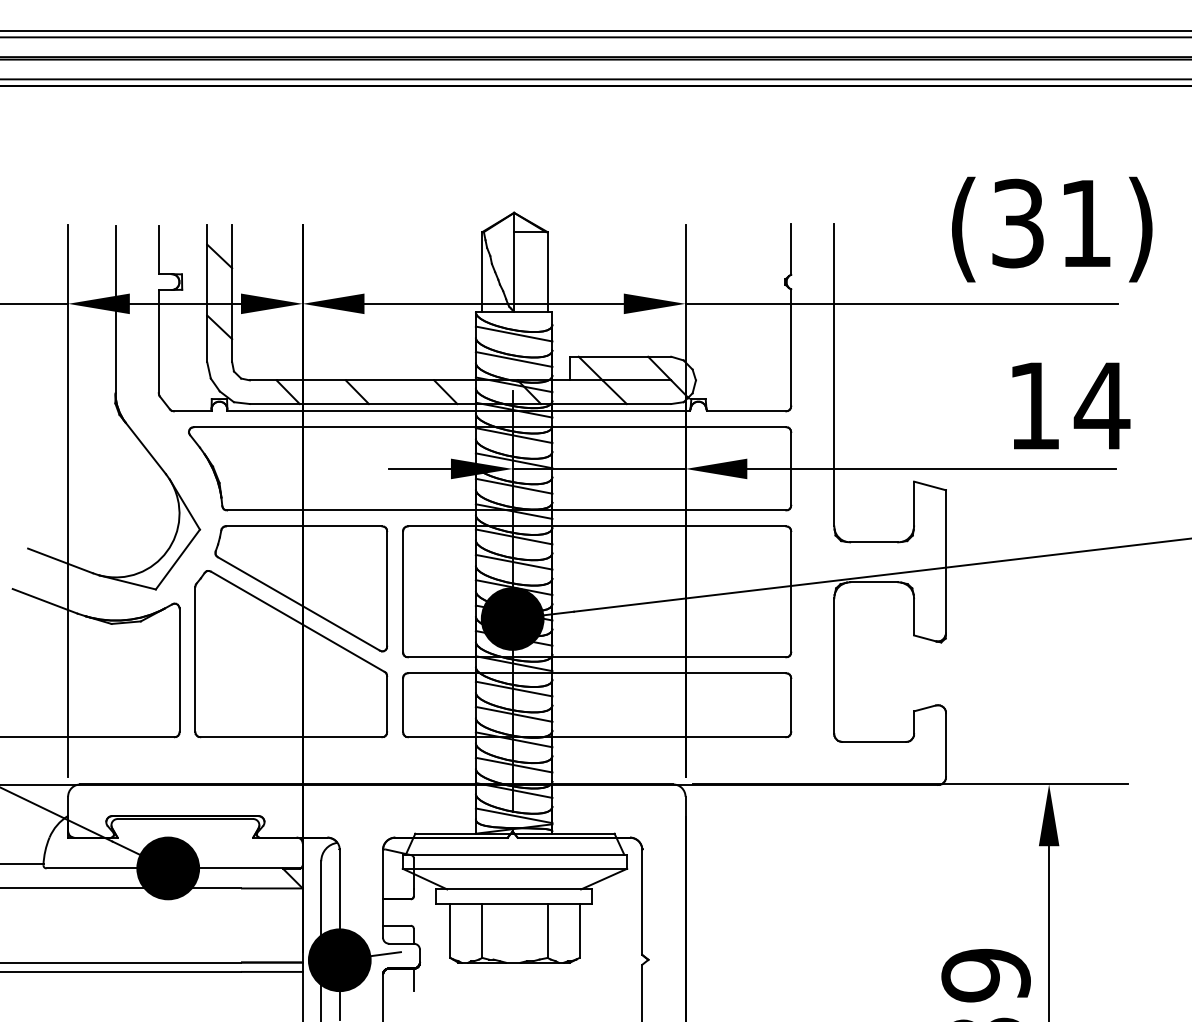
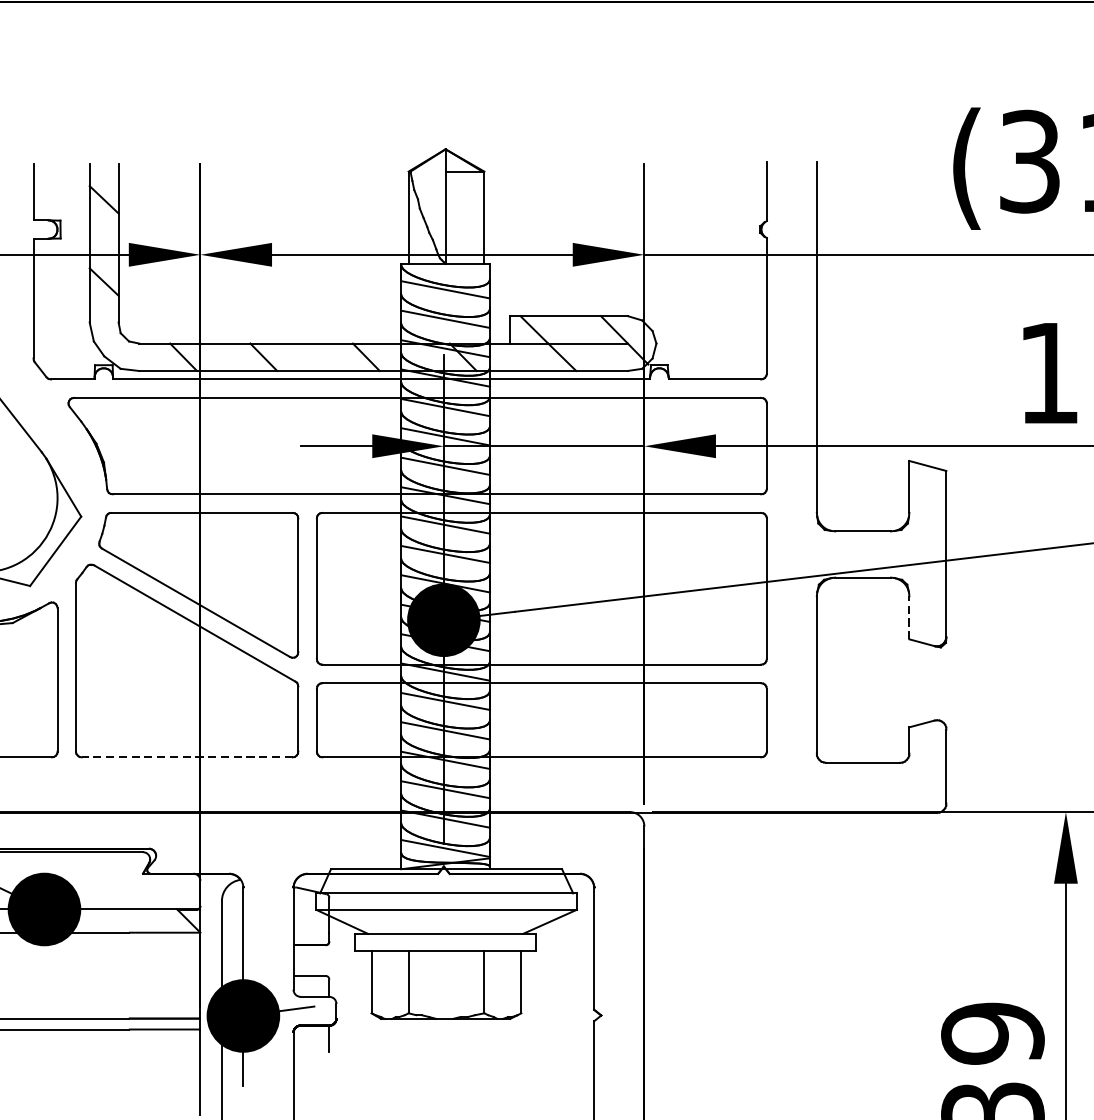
line: (914, 616) -> (909, 617), solid -> dashed
line: (290, 737) -> (186, 757), solid -> dashed

